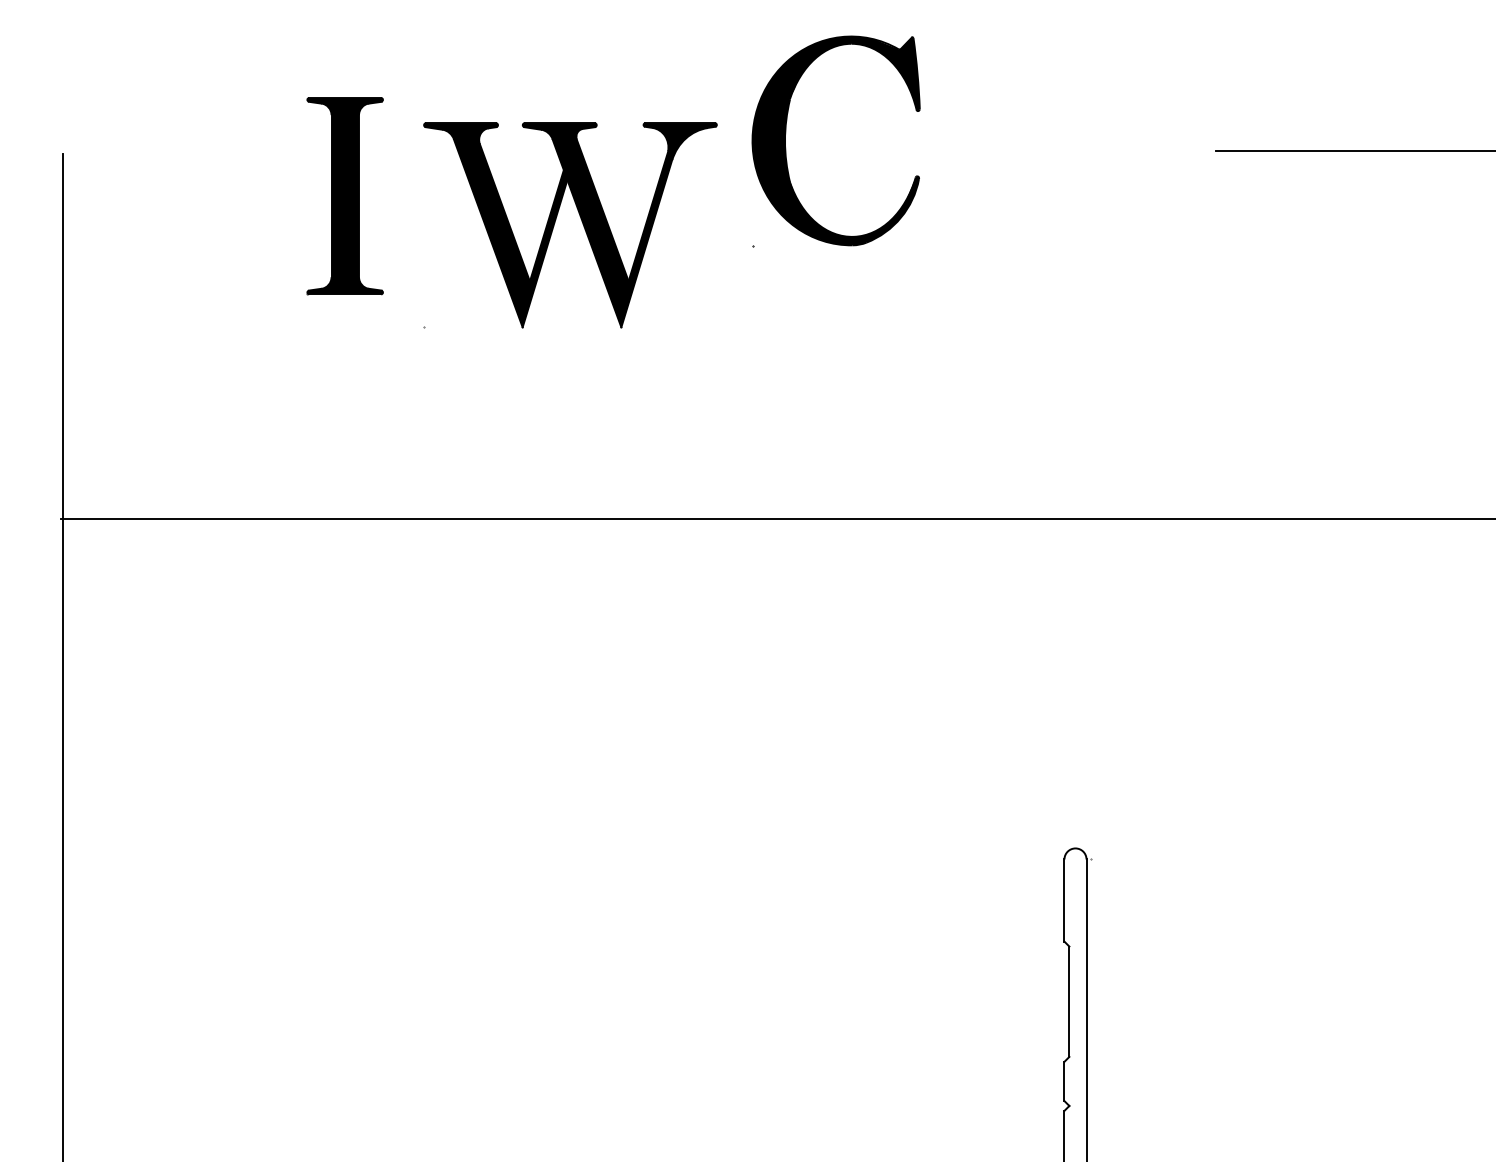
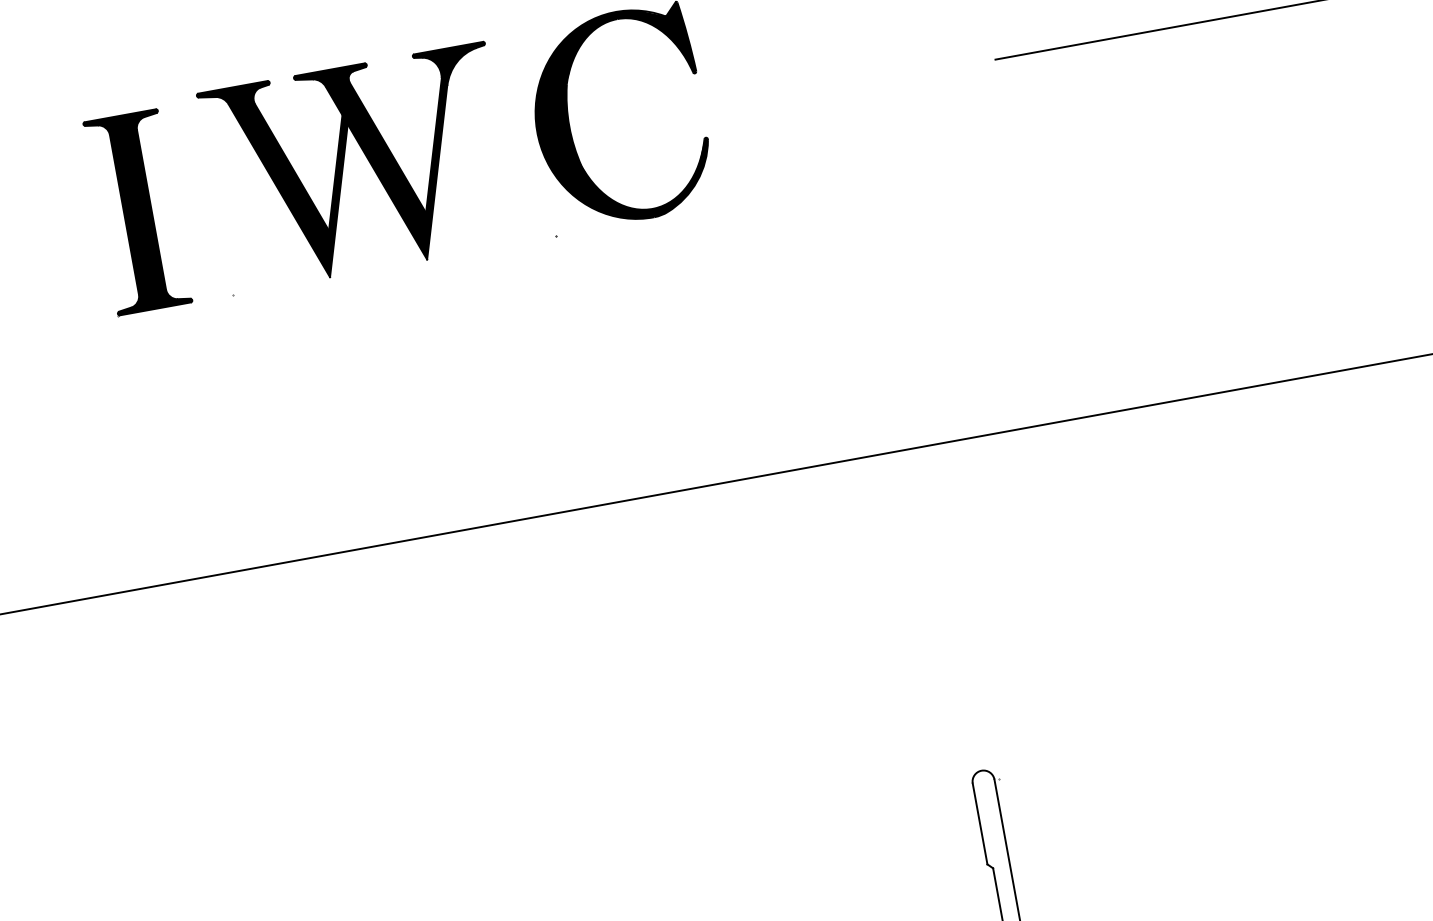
part: (344, 196) -> (137, 212), moved
part: (580, 219) -> (367, 160), moved

